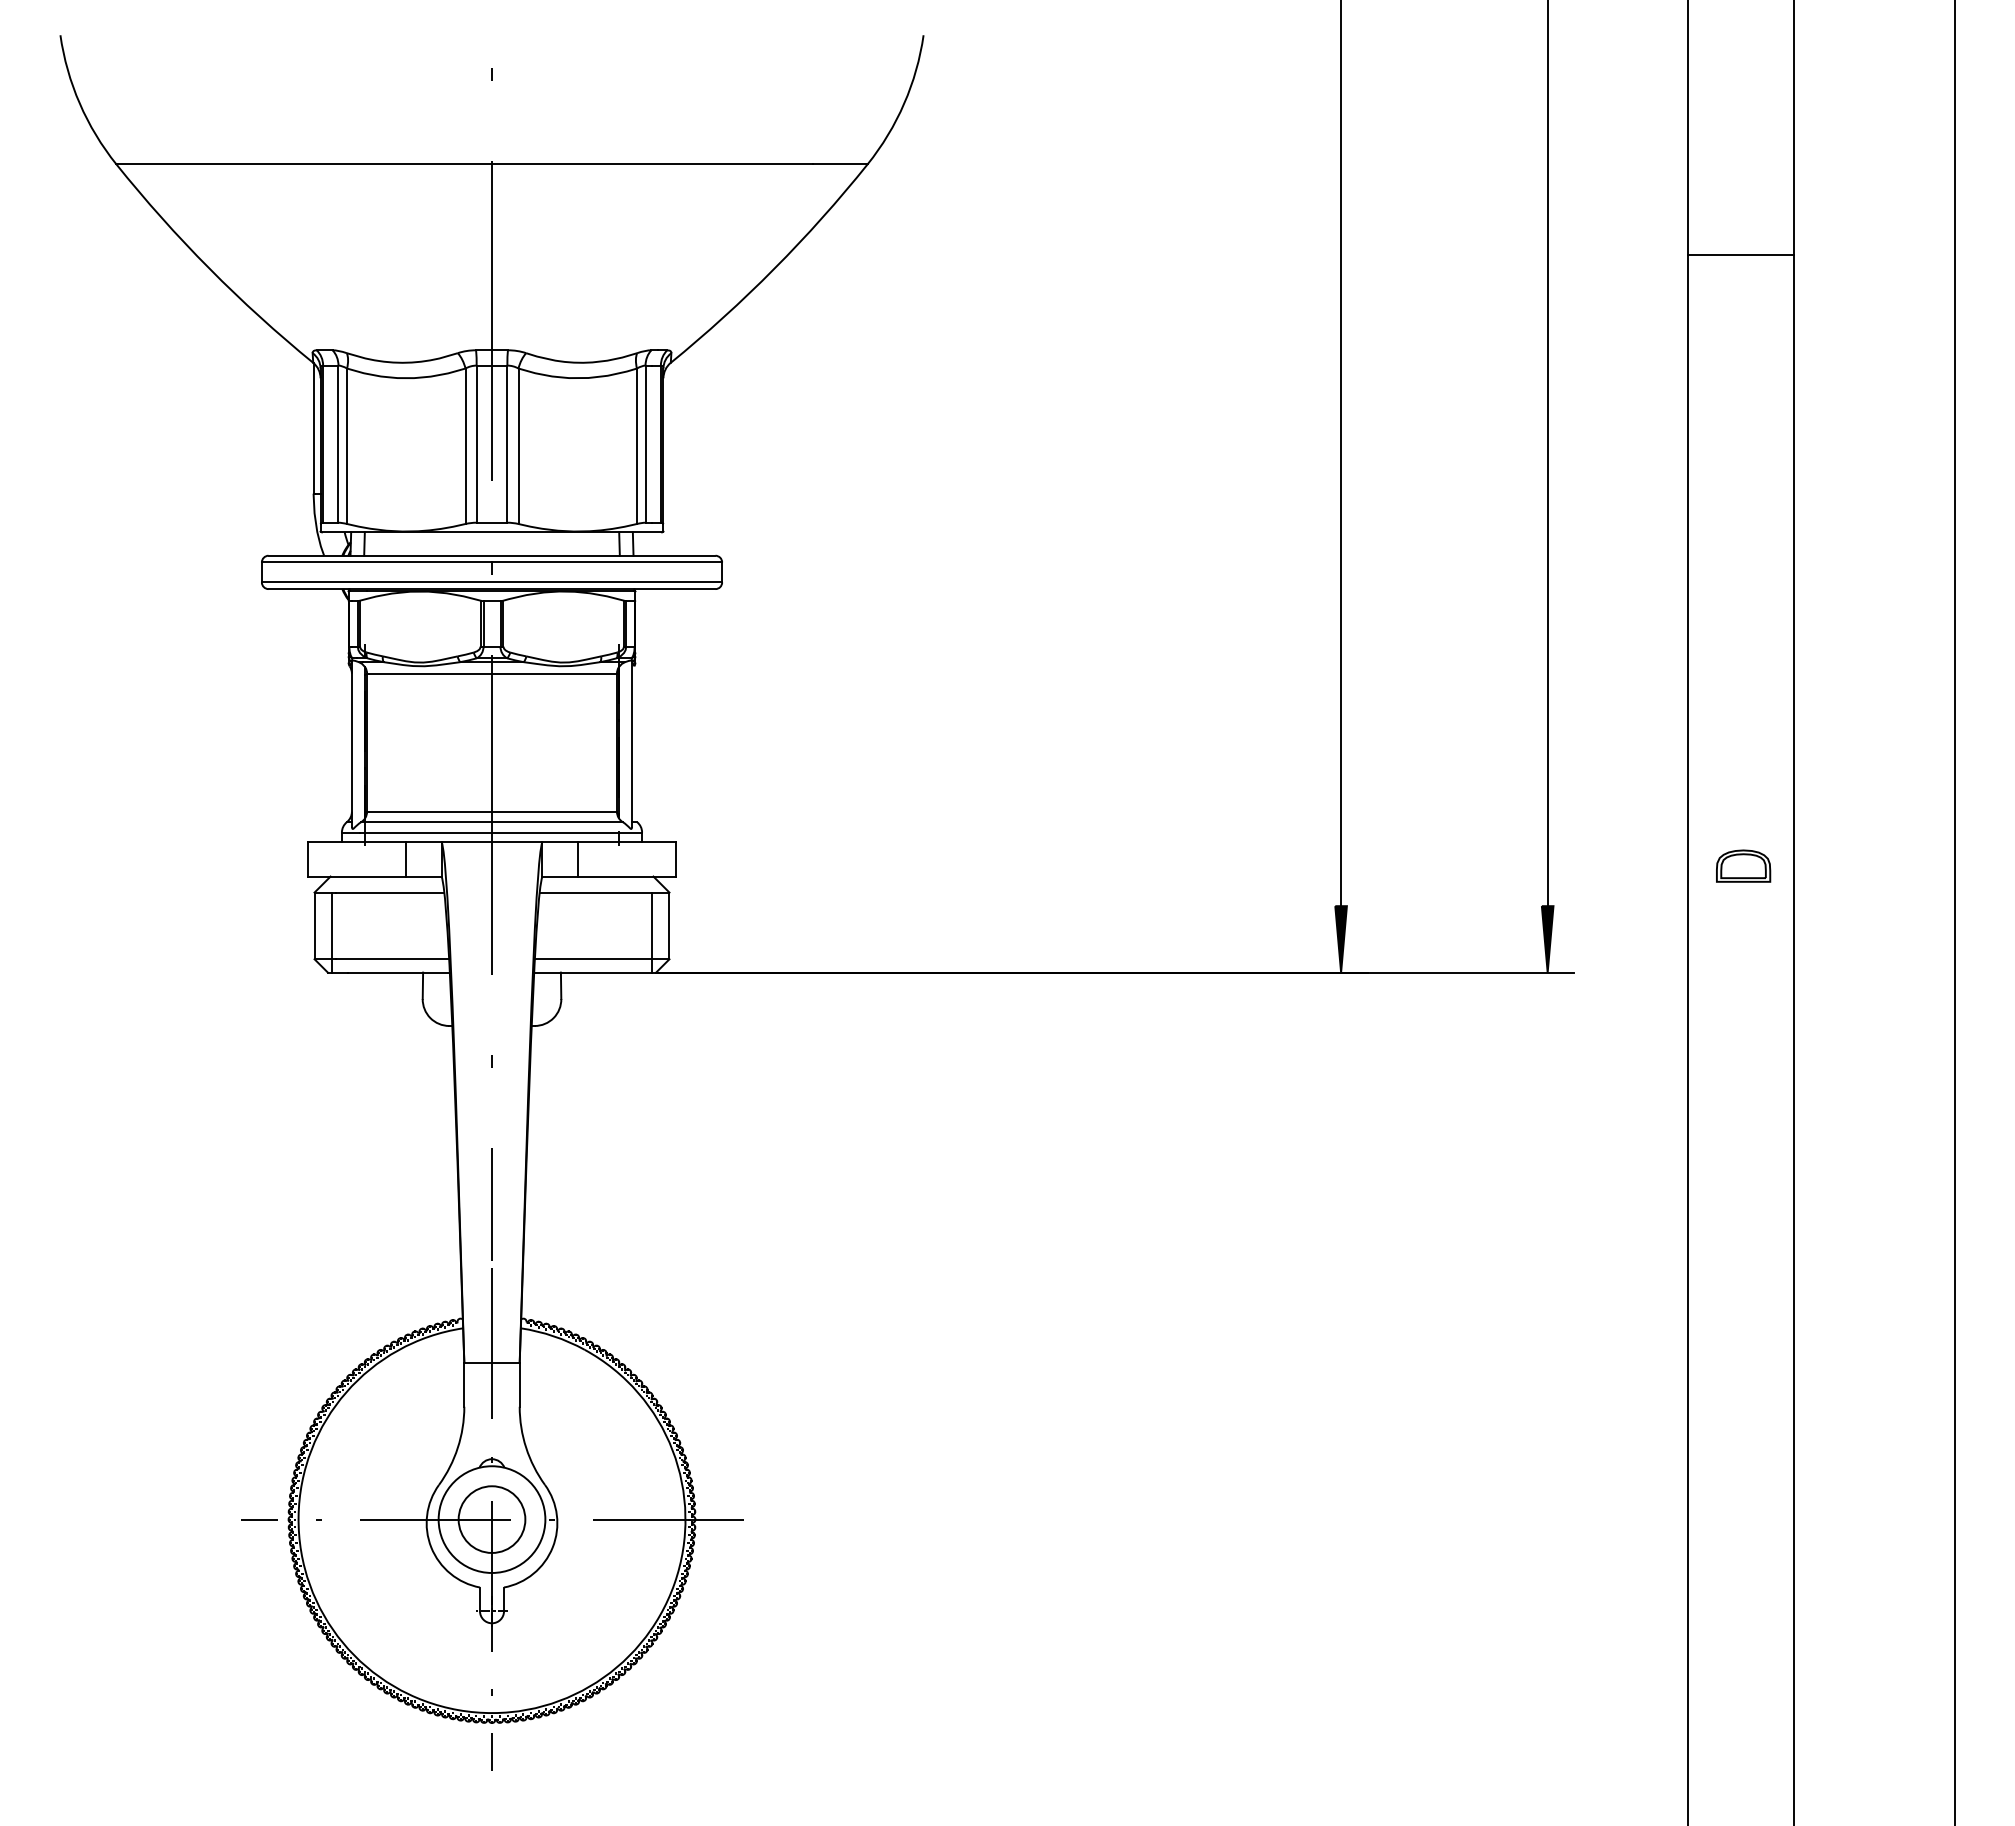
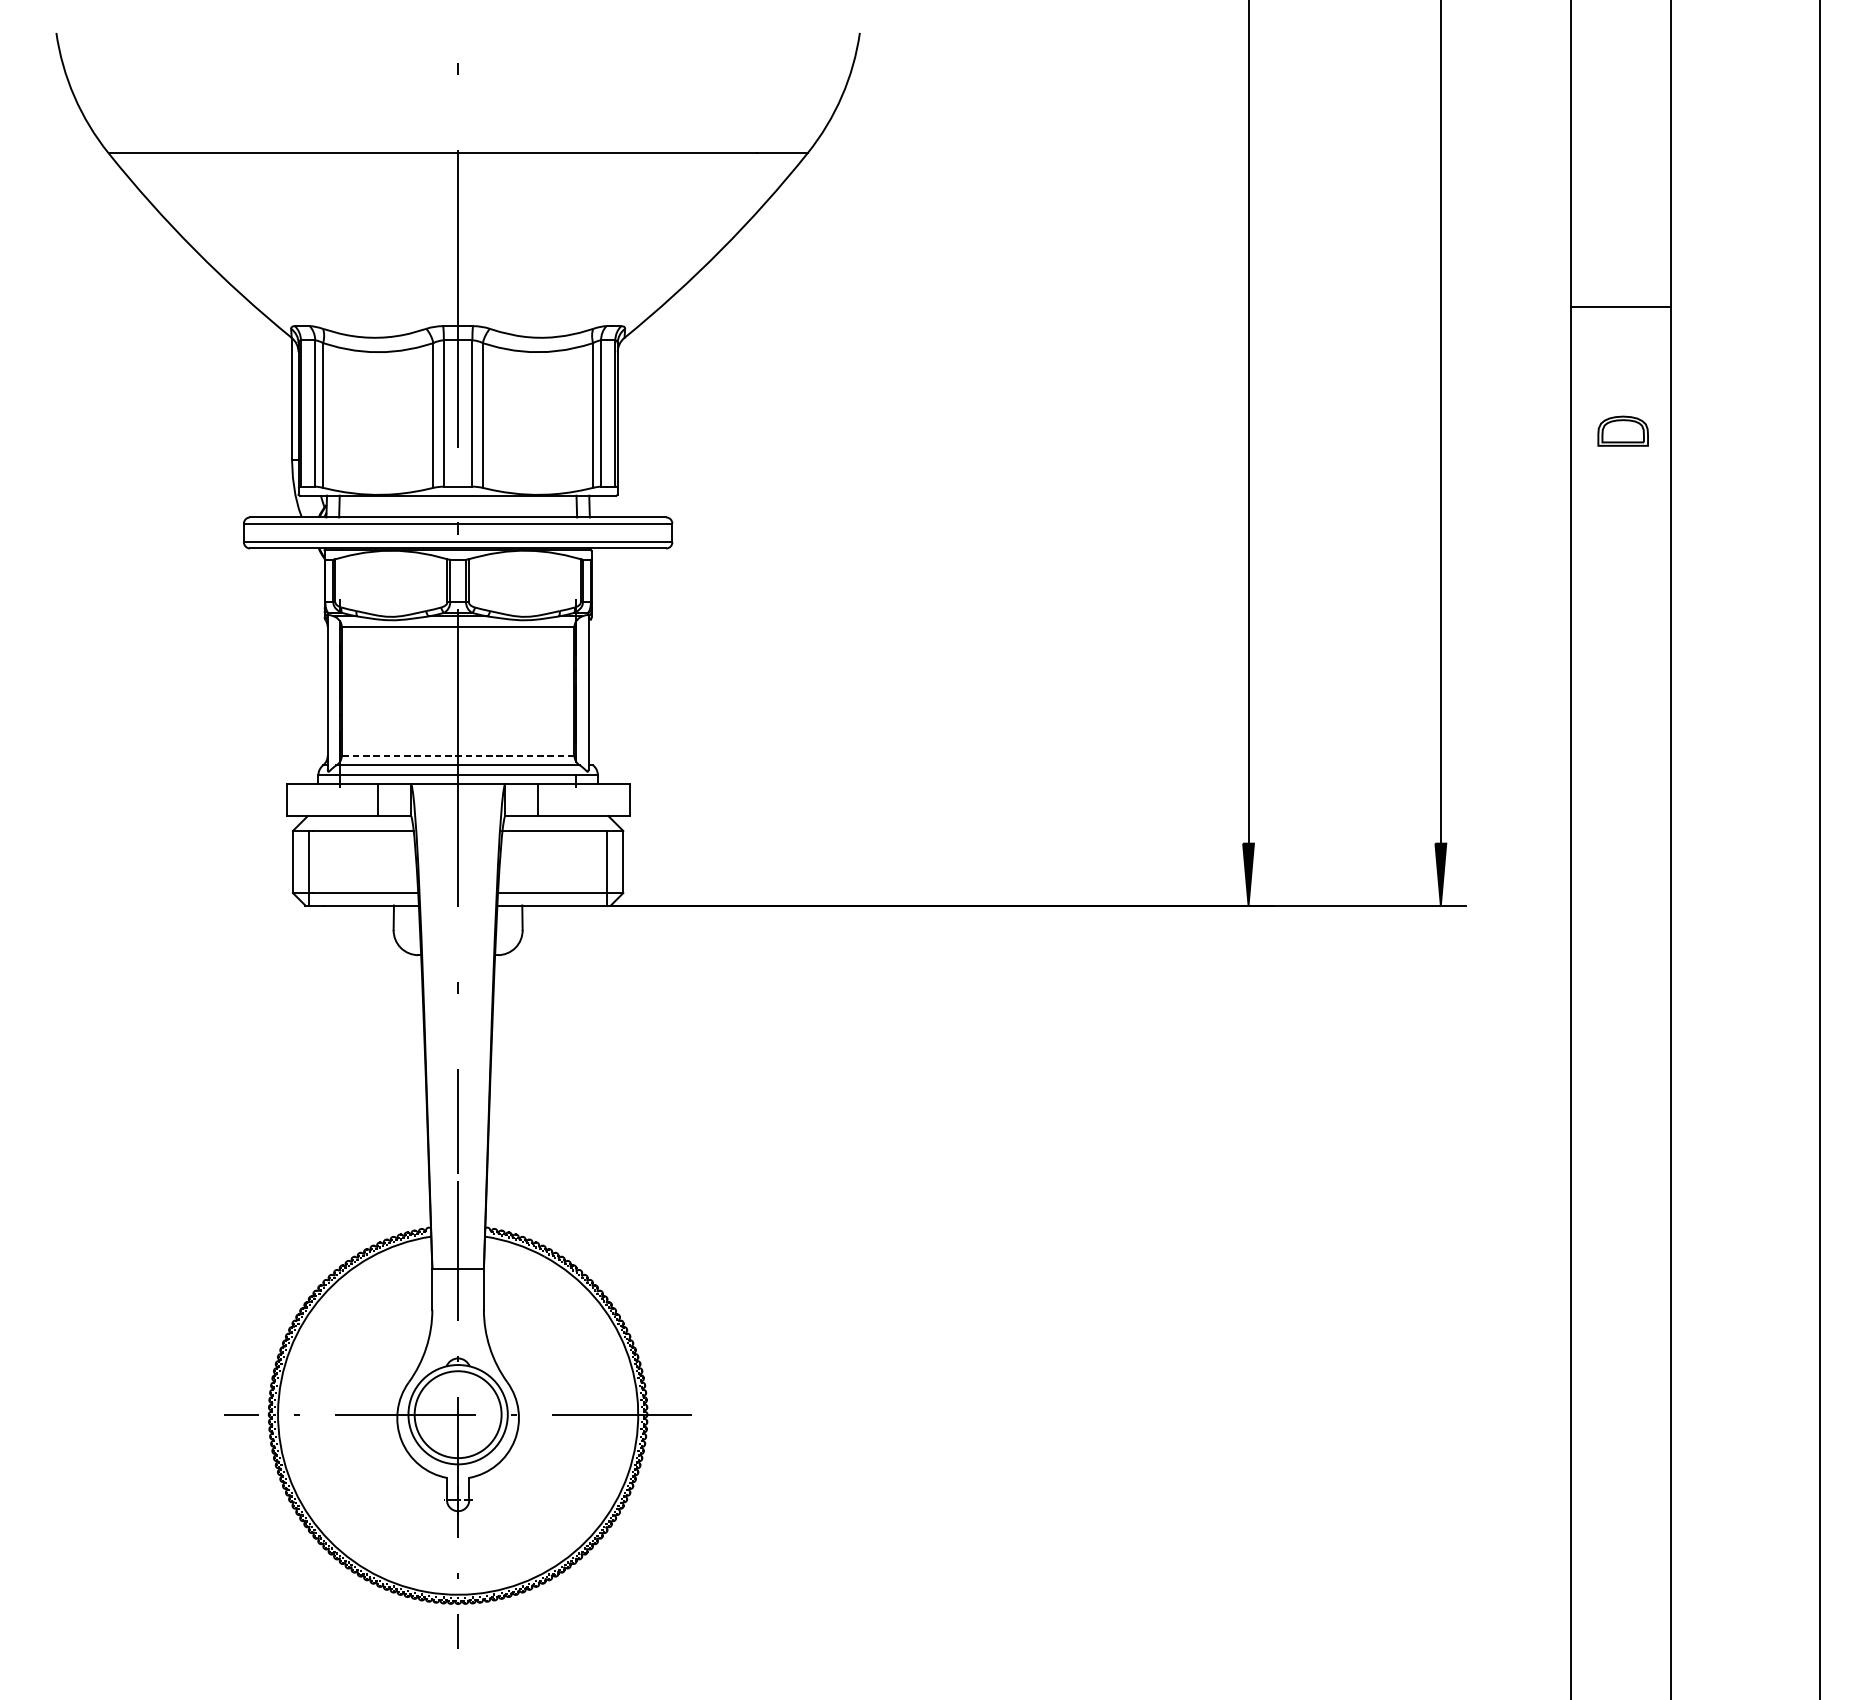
line: (1740, 255) -> (1620, 306), moved
line: (493, 811) -> (459, 755), solid -> dashed
part: (1743, 865) -> (1623, 430), moved
circle: (491, 1519) -> (457, 1414), size x1.4

